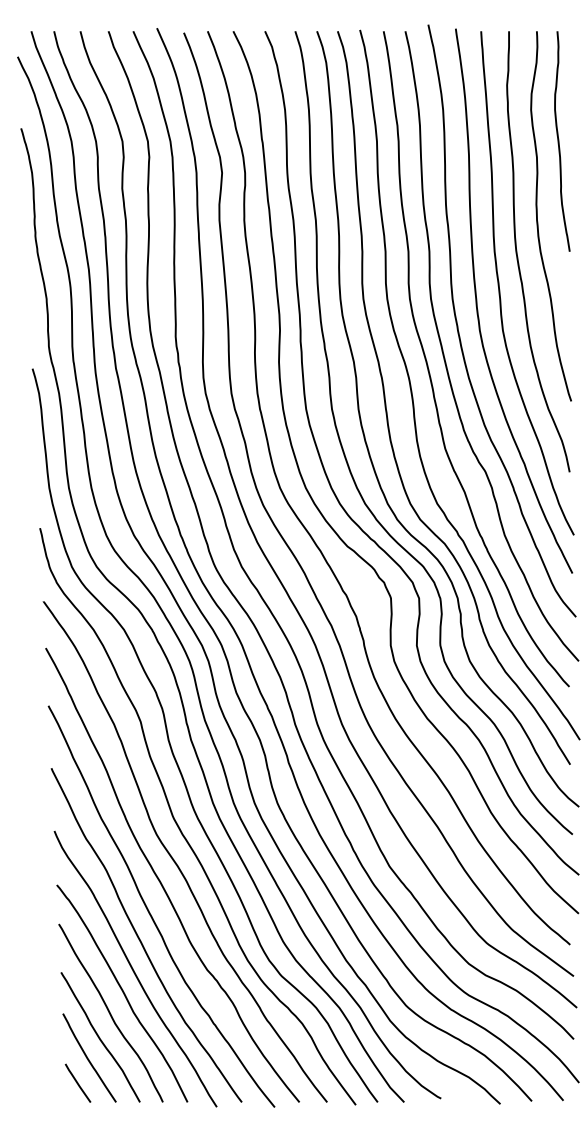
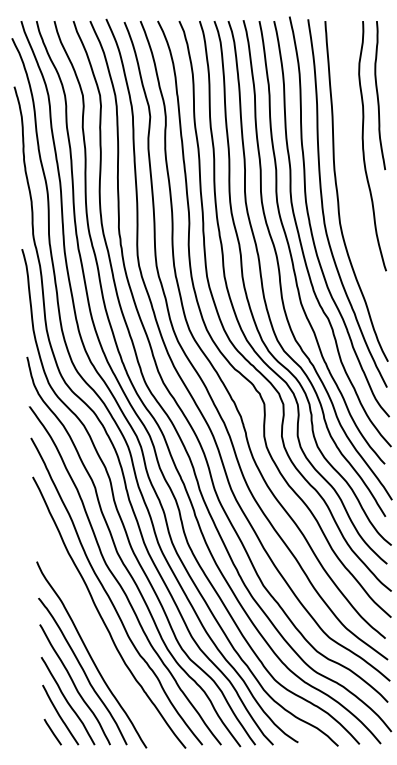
curve: (518, 252) -> (350, 170), removed
curve: (141, 938) -> (95, 634), removed

